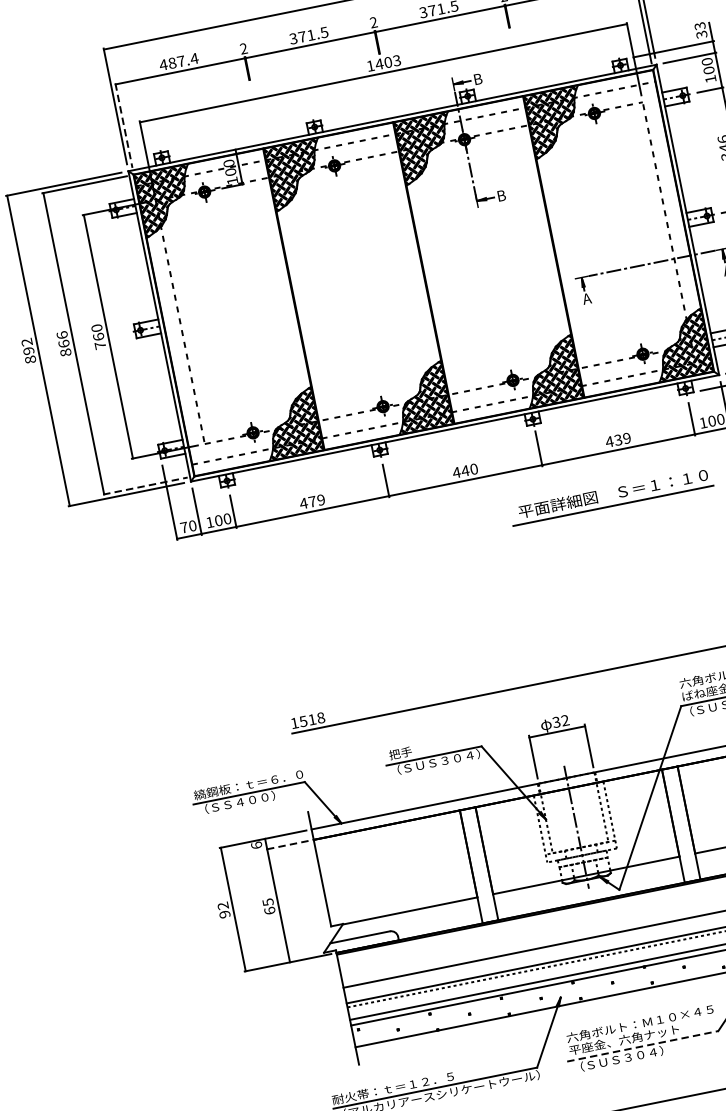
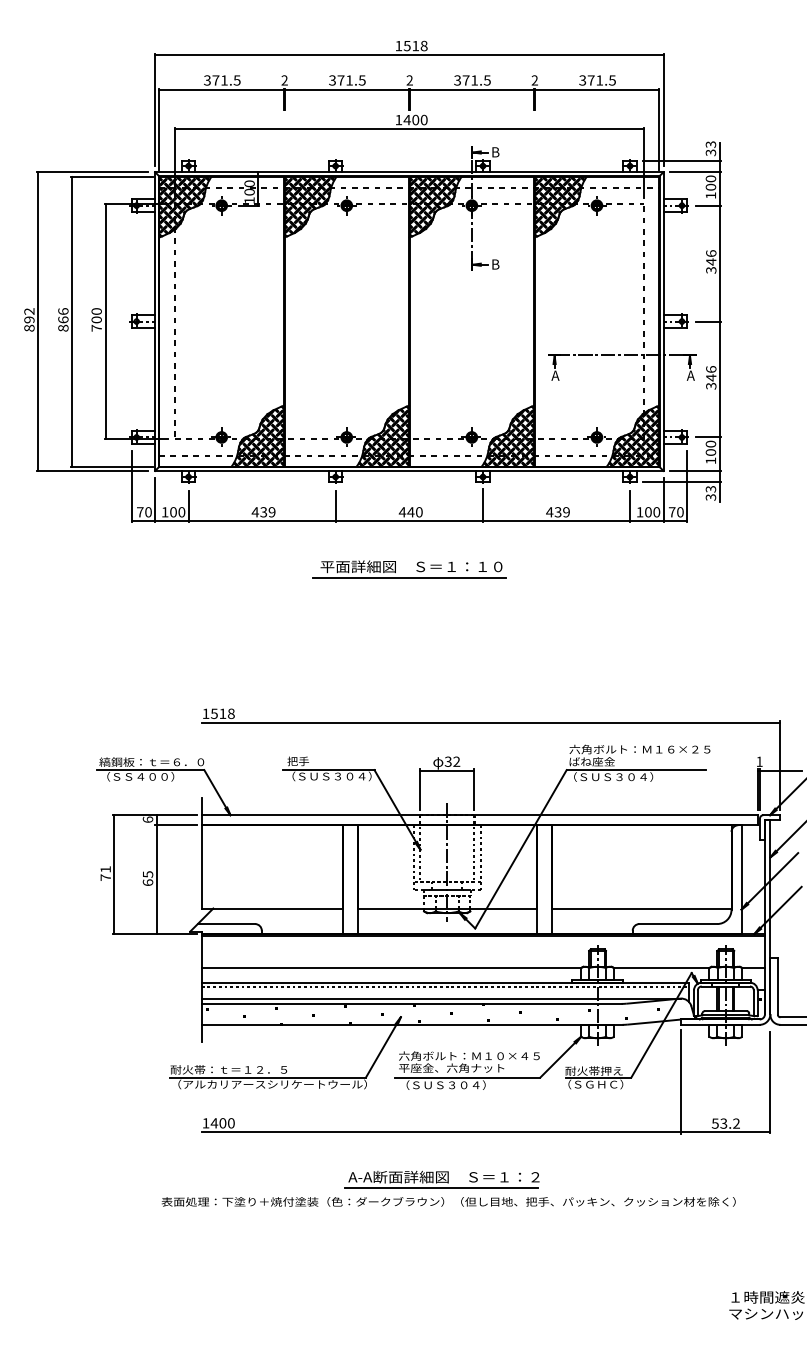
text: (396, 61) -> (423, 120), 1403 -> 1400
text: (178, 62) -> (221, 80), 487.4 -> 371.5
line: (124, 125) -> (159, 129), dashed -> solid
text: (98, 336) -> (96, 319), 760 -> 700
line: (145, 485) -> (112, 466), dashed -> solid
part: (619, 496) -> (416, 570), moved
text: (312, 502) -> (263, 512), 479 -> 439
line: (287, 845) -> (176, 825), dashed -> solid
text: (223, 910) -> (105, 873), 92 -> 71
line: (642, 1046) -> (467, 1077), dashed -> solid

